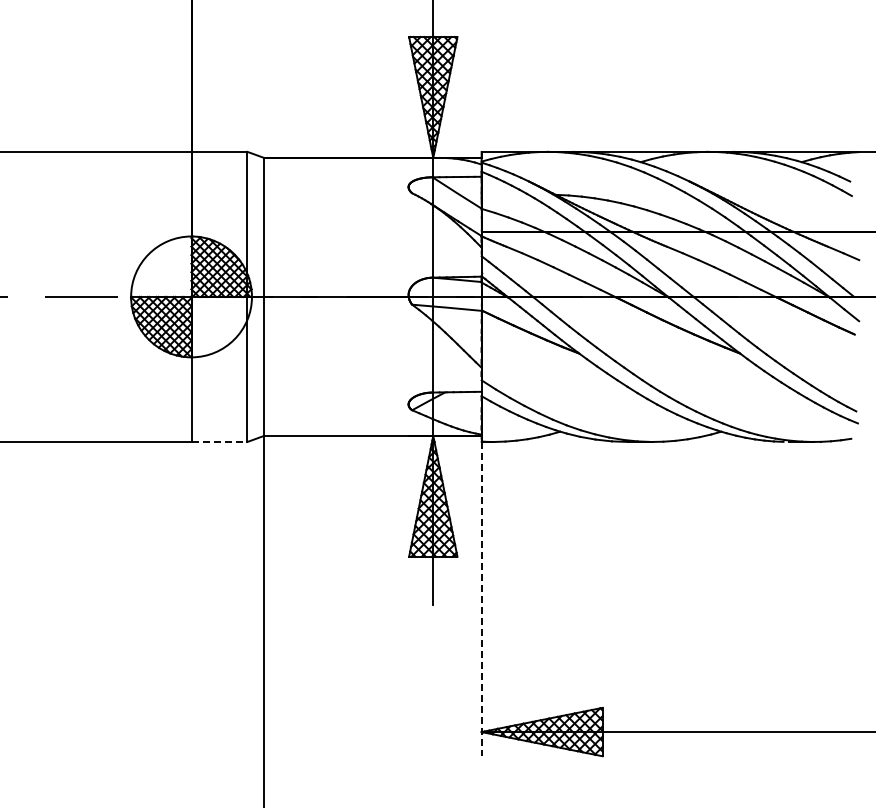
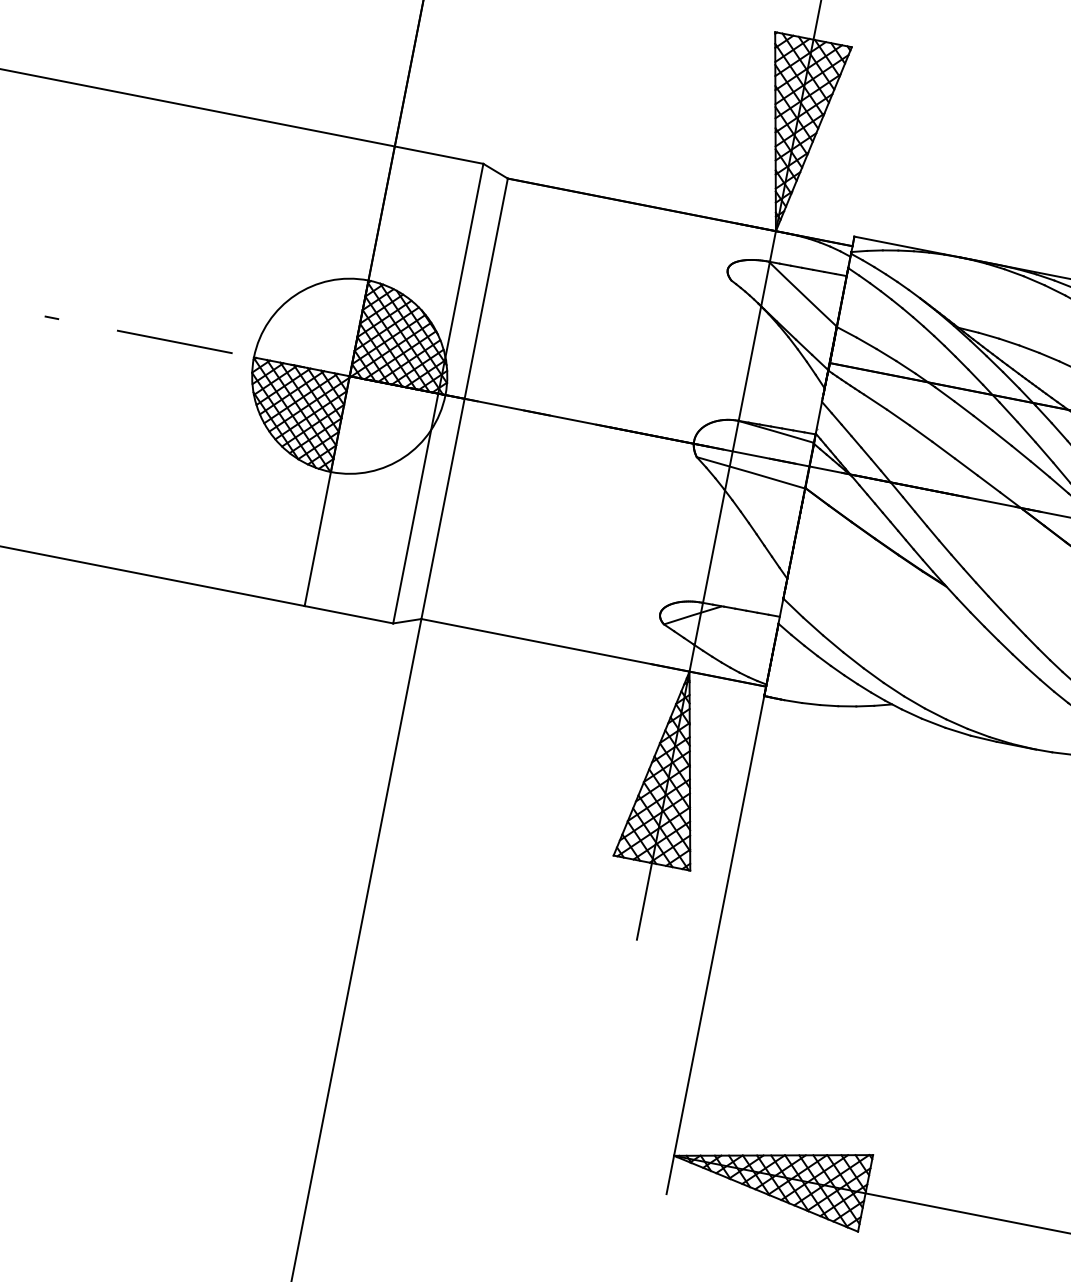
line: (219, 441) -> (349, 613), dashed -> solid
line: (481, 599) -> (715, 945), dashed -> solid

